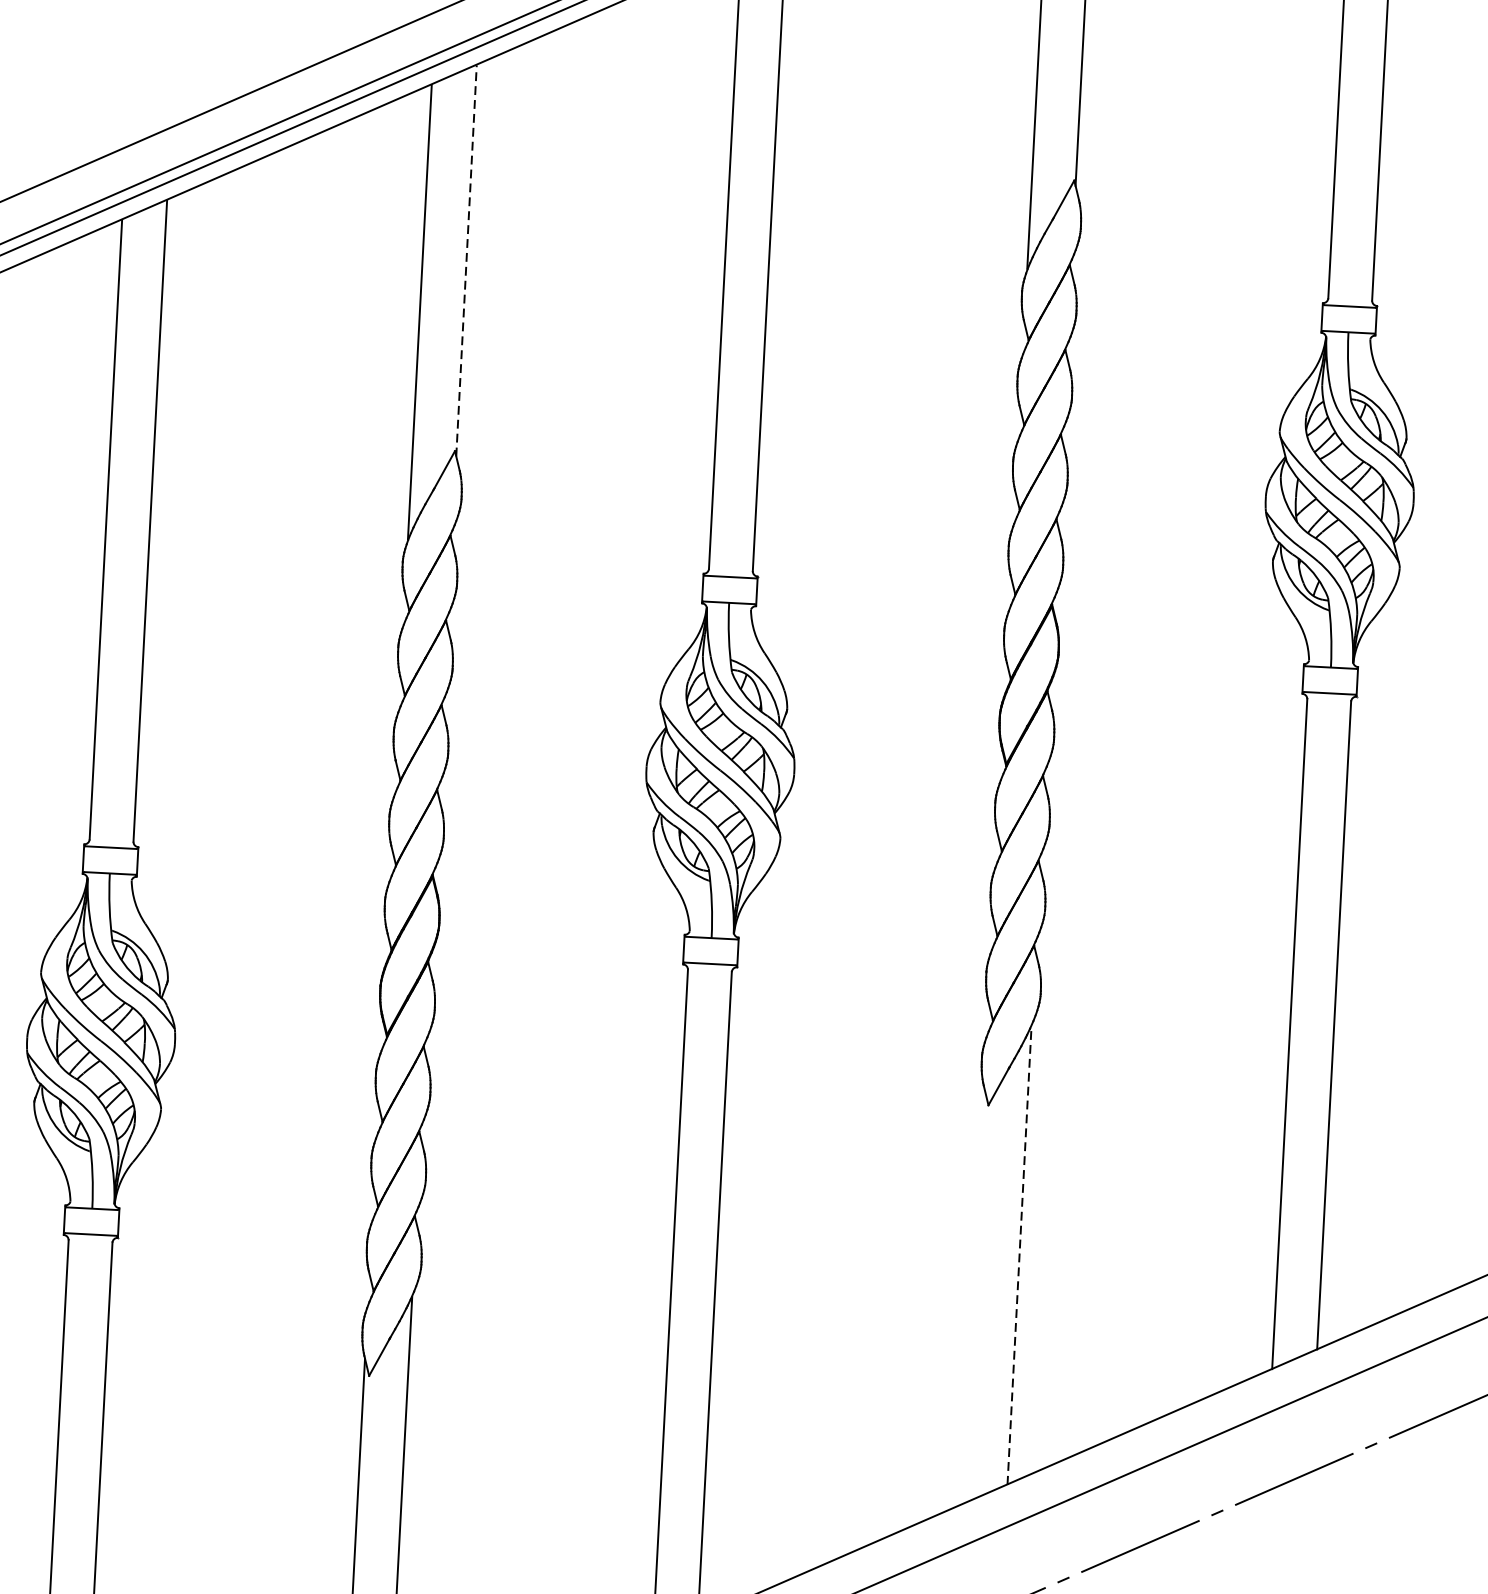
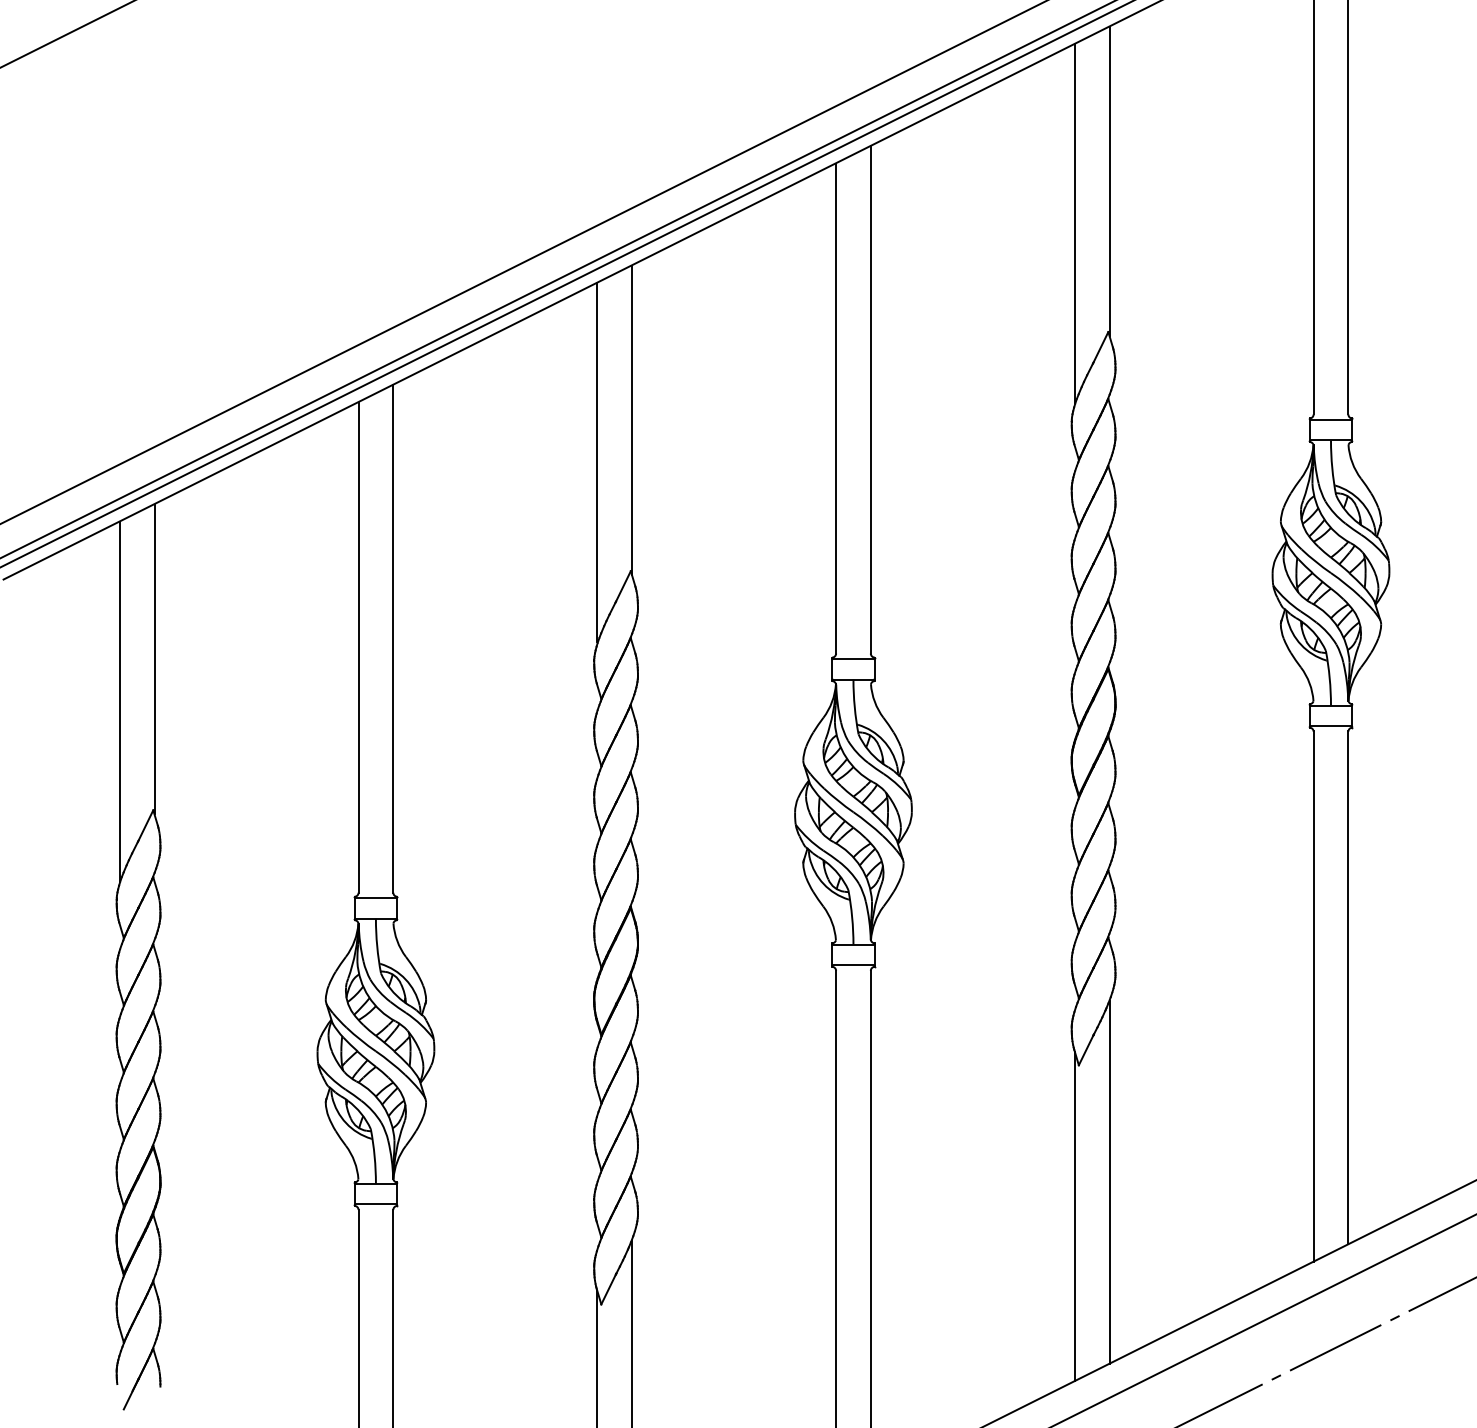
line: (467, 260) -> (632, 420), dashed -> solid
line: (1019, 1255) -> (1109, 1182), dashed -> solid
line: (972, 1296) -> (1074, 1216), added

